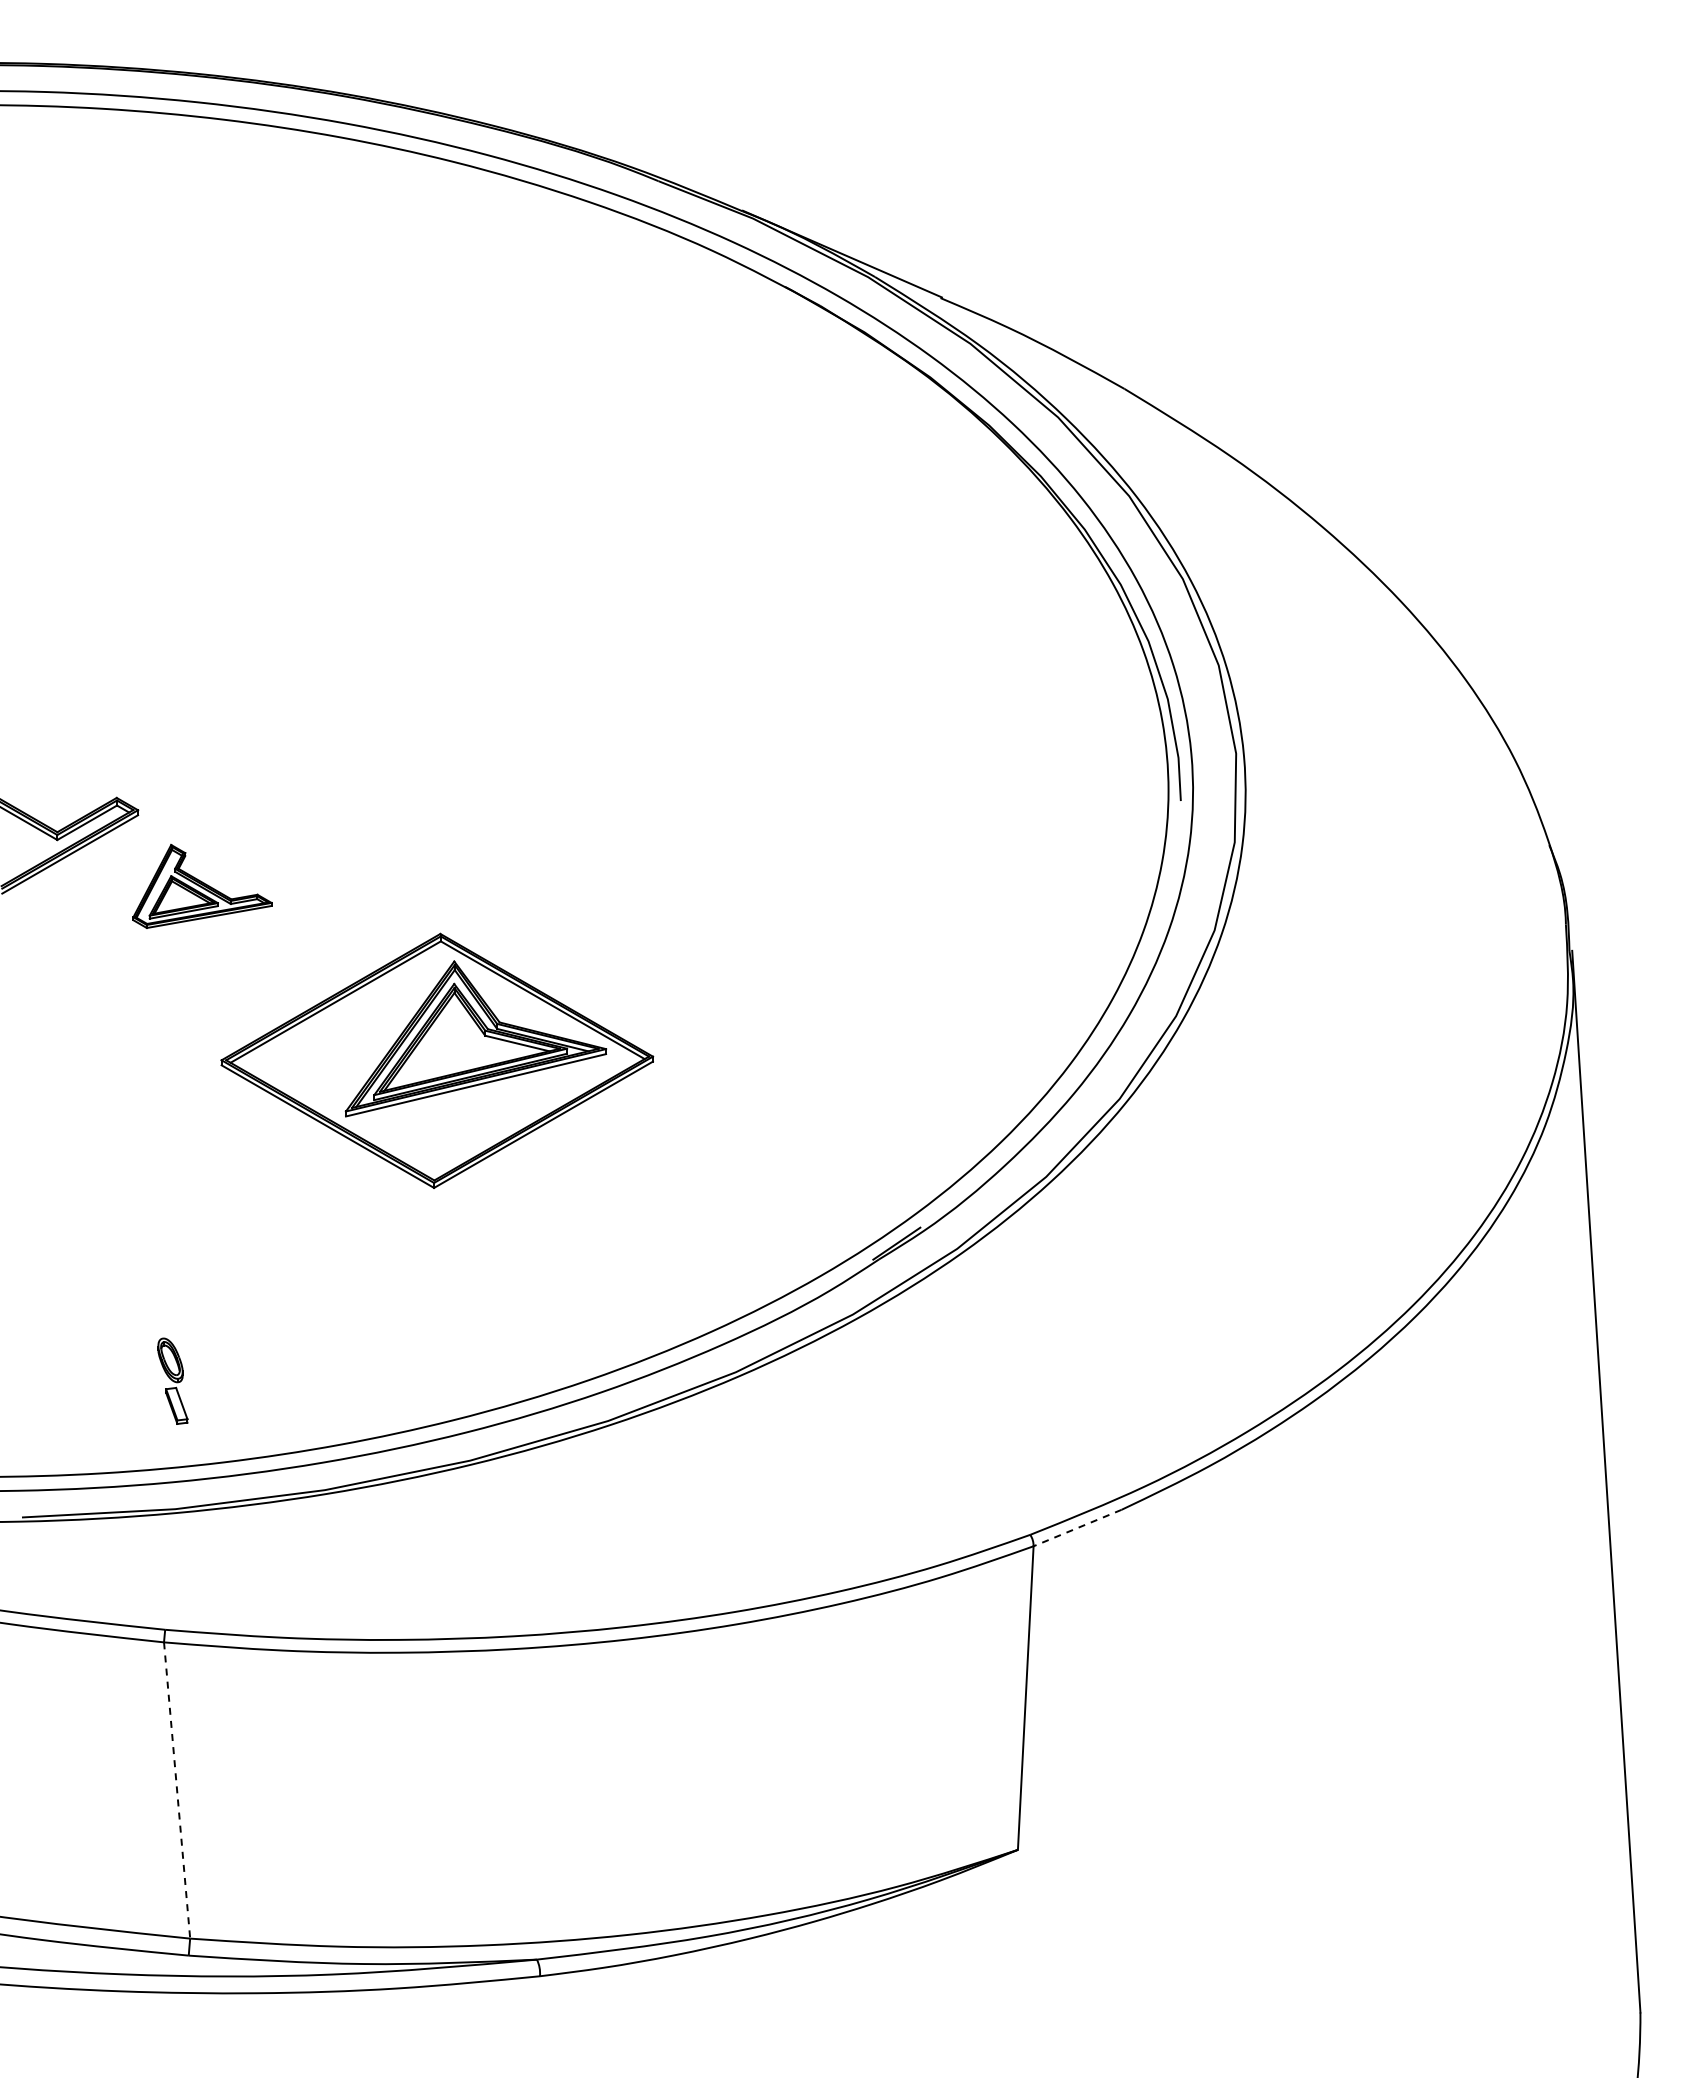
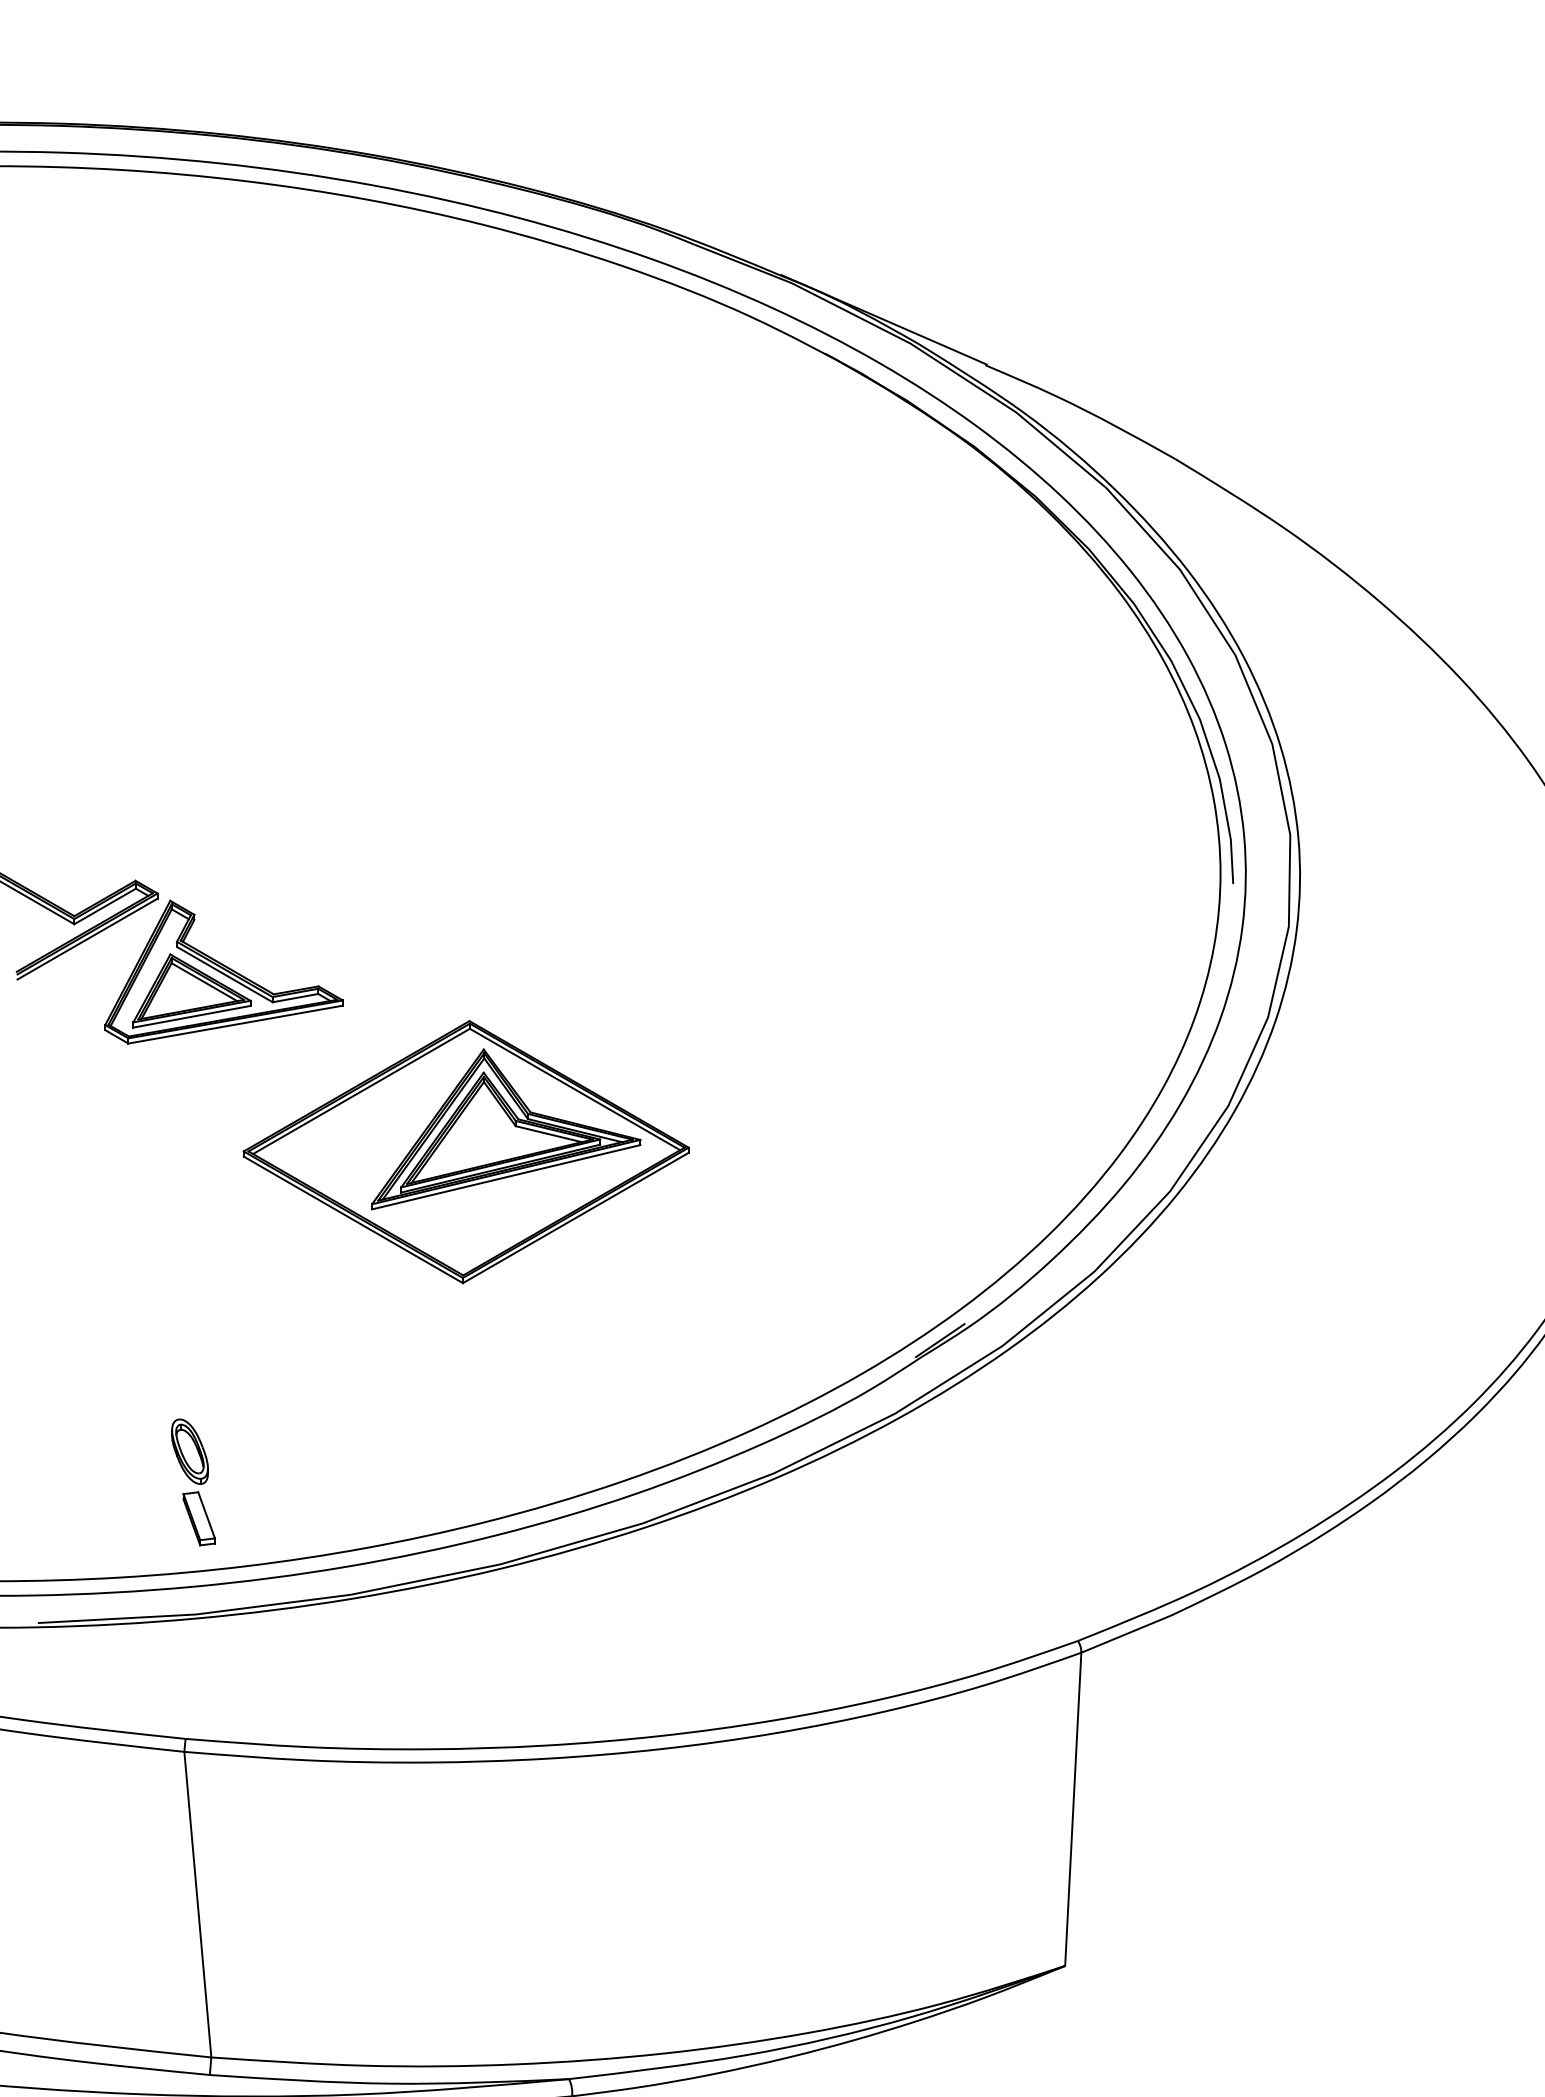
part: (202, 886) -> (224, 972), size x1.67
part: (172, 1381) -> (193, 1482), size x1.43
line: (1077, 1528) -> (1126, 1634), dashed -> solid
line: (177, 1790) -> (198, 1904), dashed -> solid

